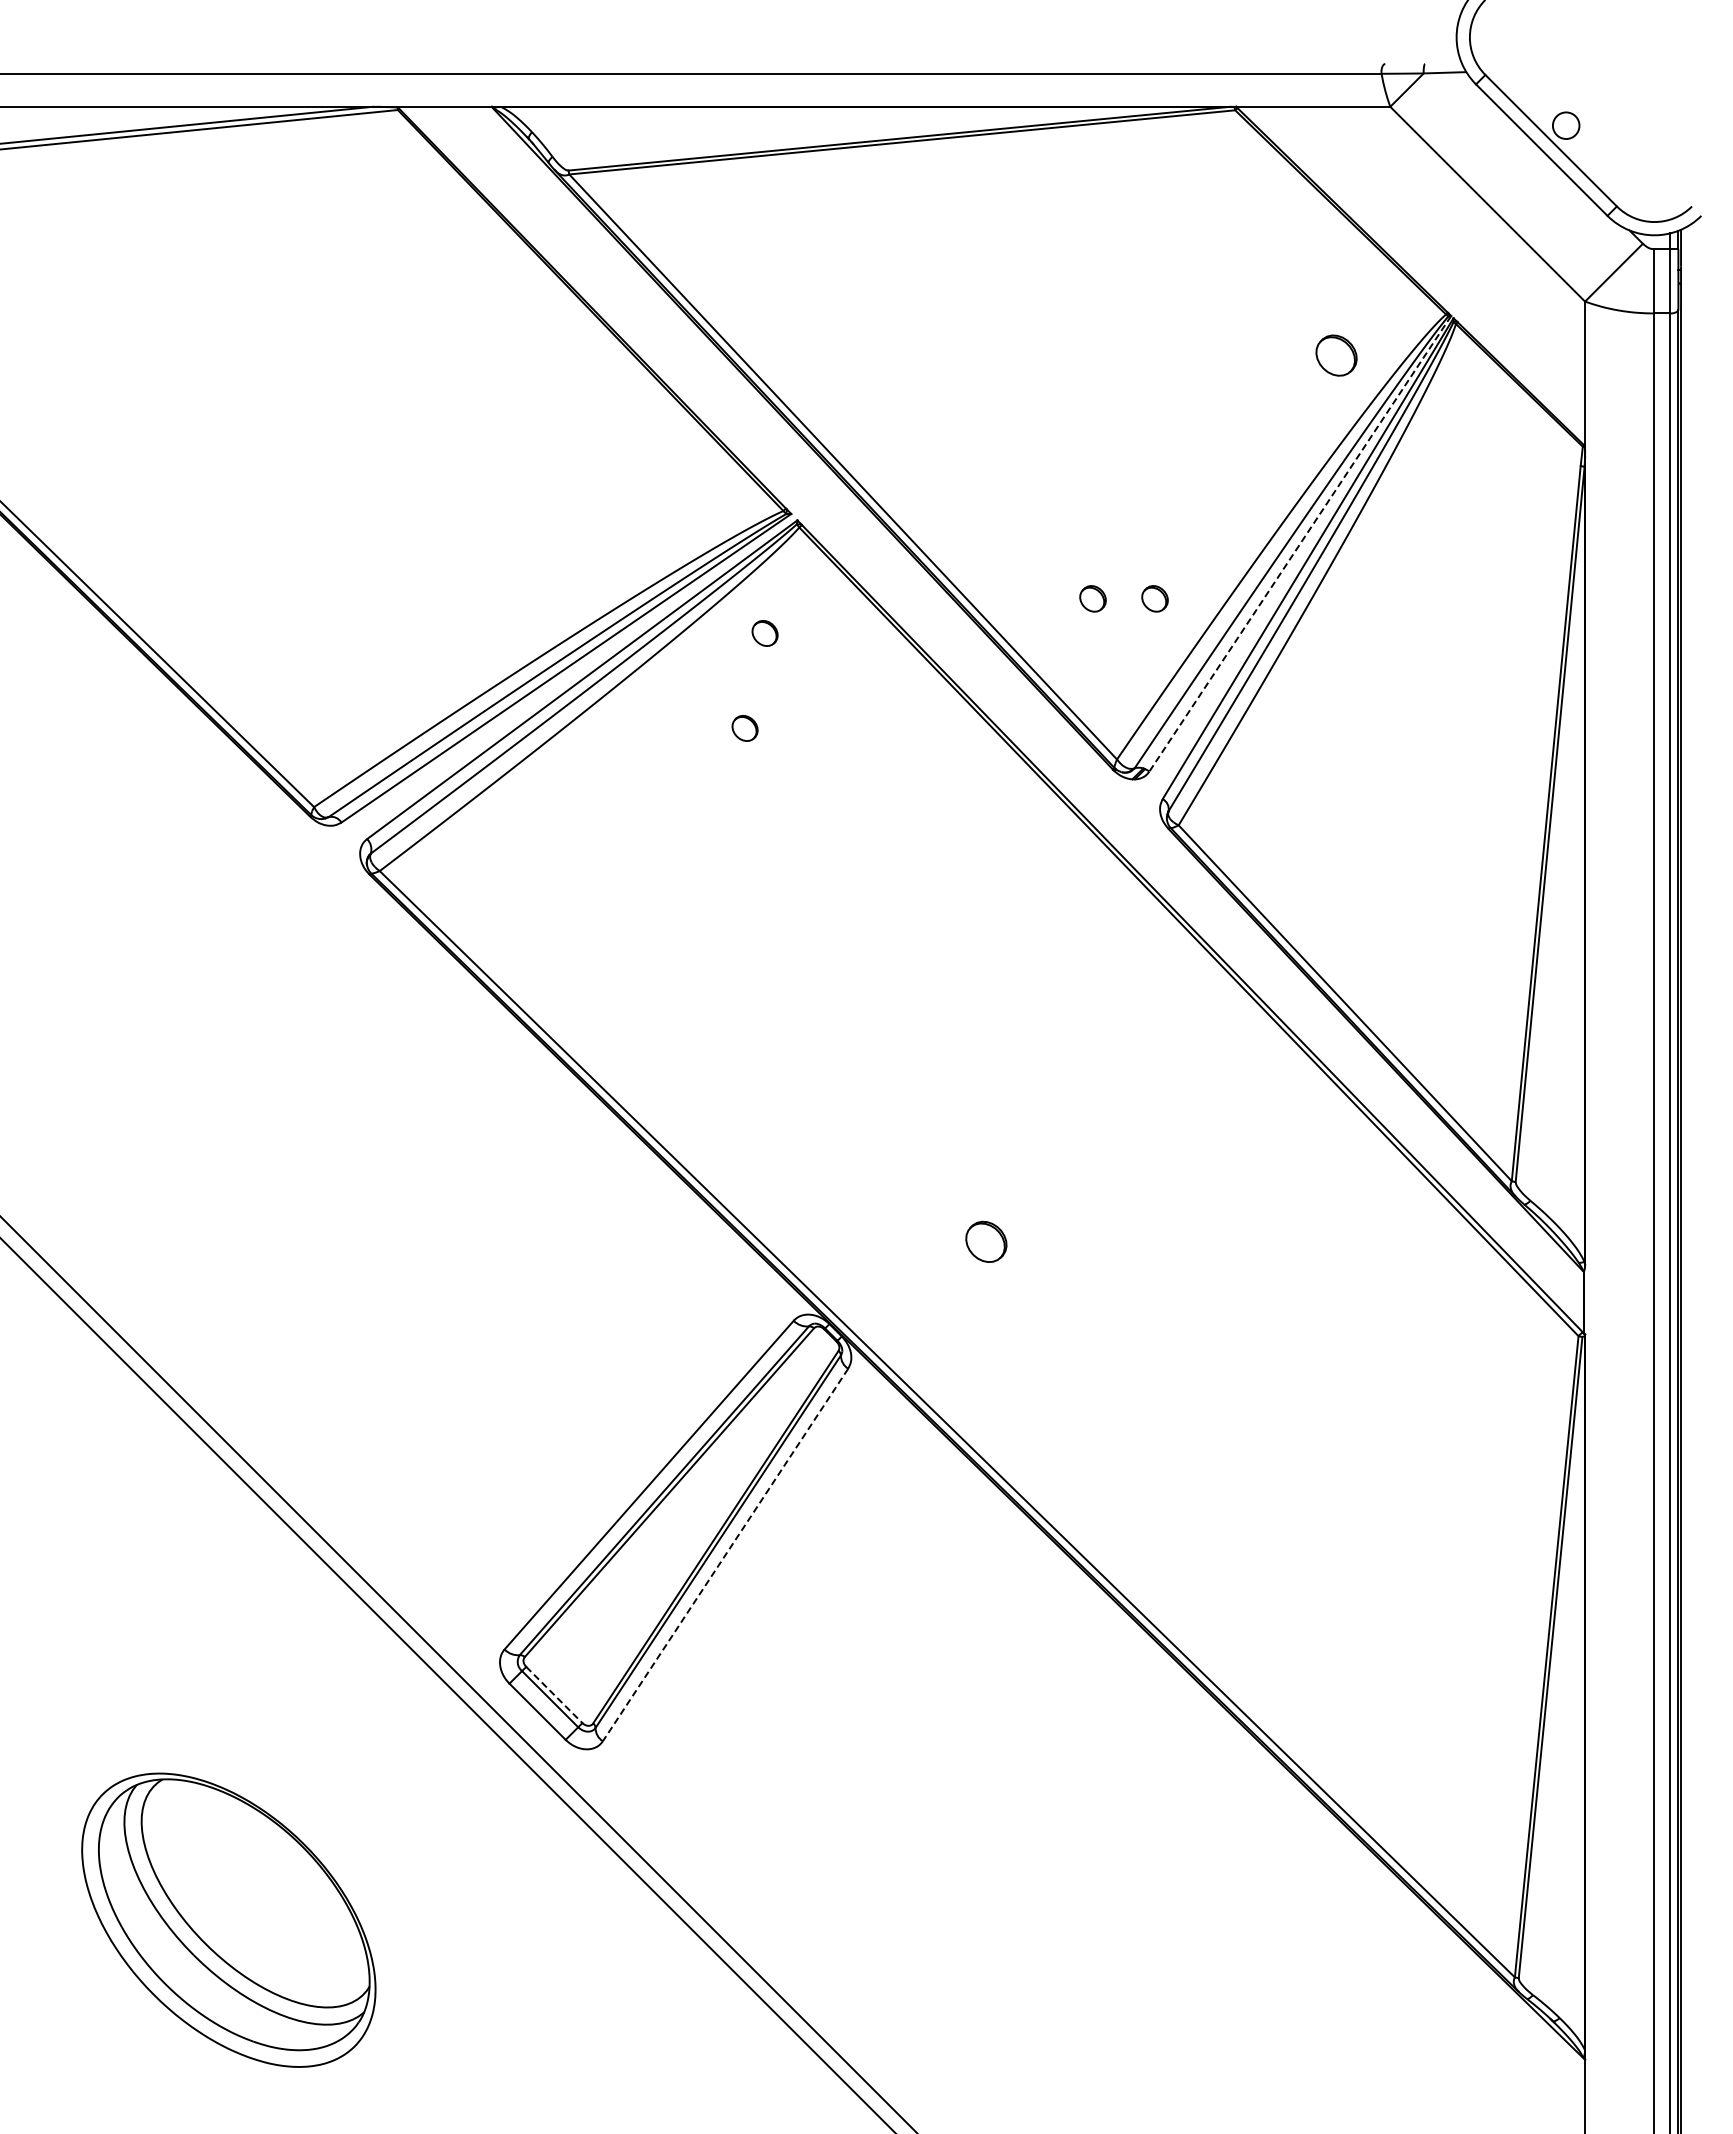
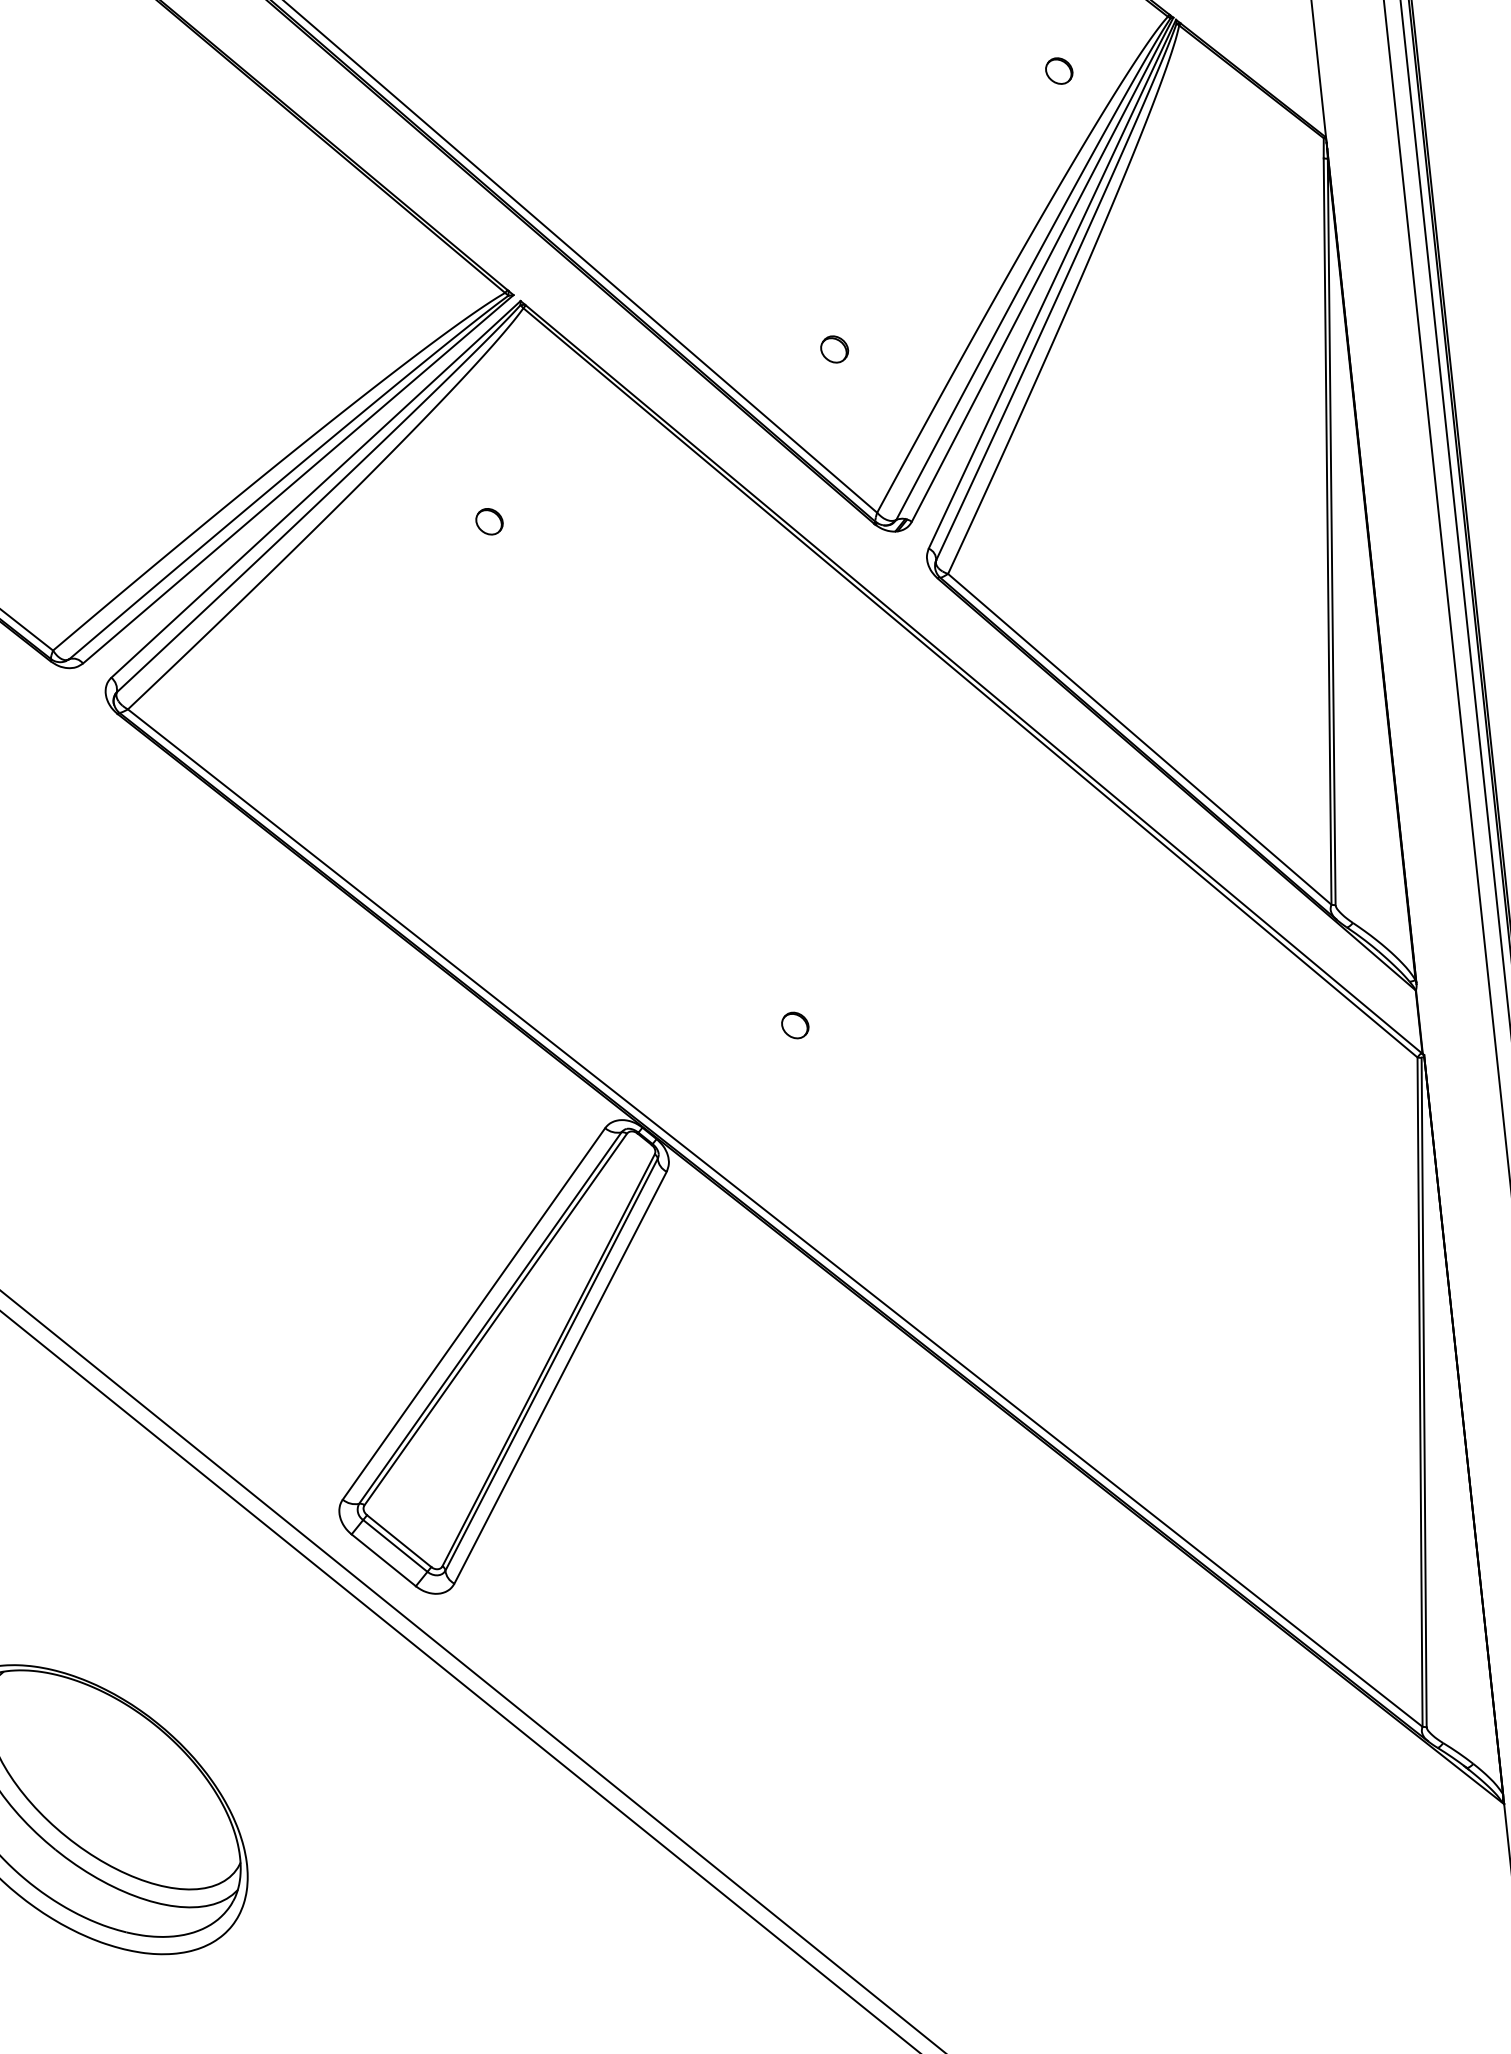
part: (1336, 354) -> (1059, 70), size x0.62
line: (1299, 544) -> (1041, 270), dashed -> solid
part: (1154, 598) -> (898, 342), removed
part: (764, 633) -> (499, 421), removed
part: (985, 1241) -> (794, 1025), size x0.62
line: (725, 1555) -> (560, 1378), dashed -> solid
line: (554, 1695) -> (399, 1541), dashed -> solid

